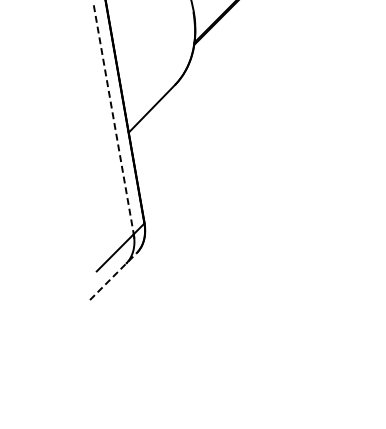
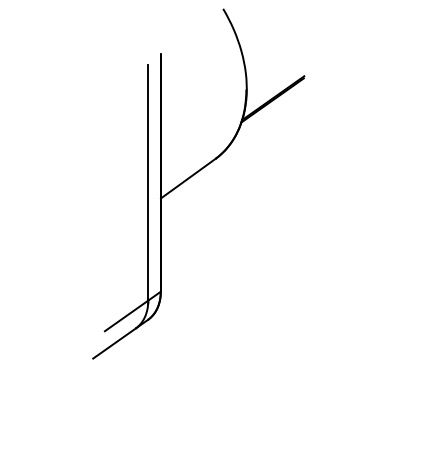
line: (114, 120) -> (148, 183), dashed -> solid
line: (113, 276) -> (120, 339), dashed -> solid

